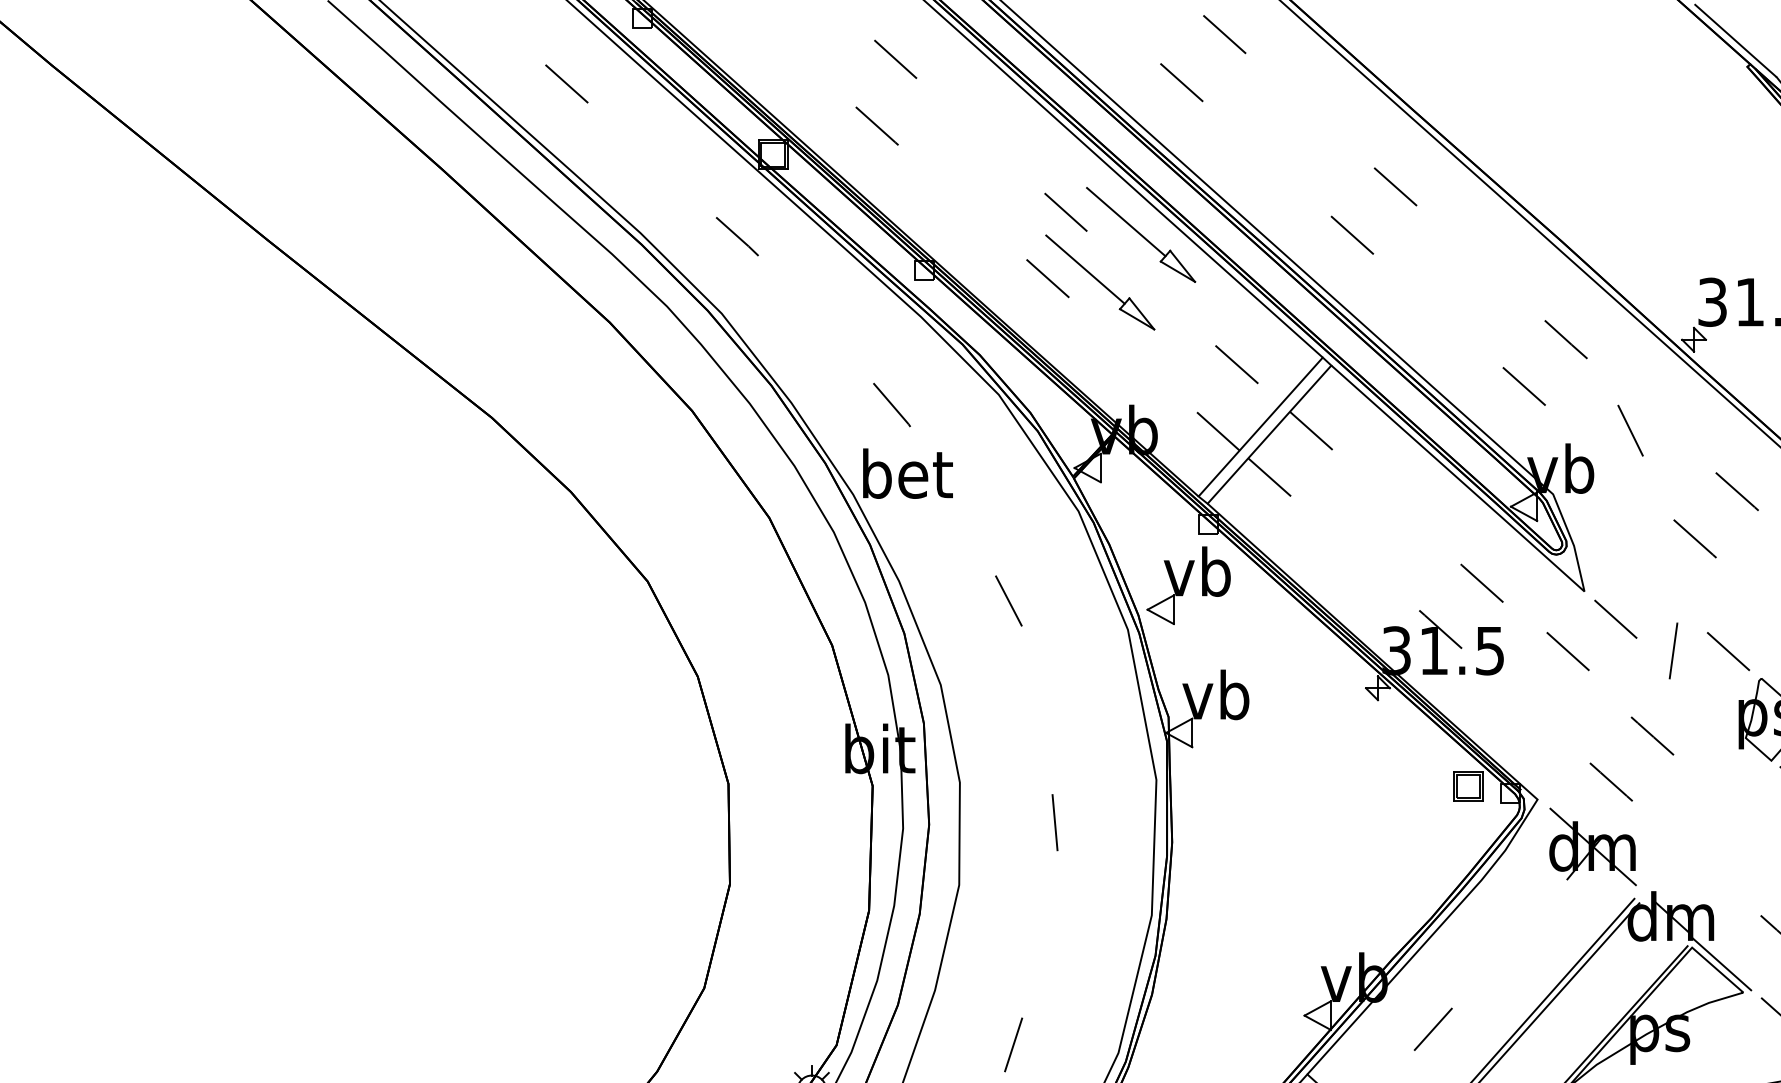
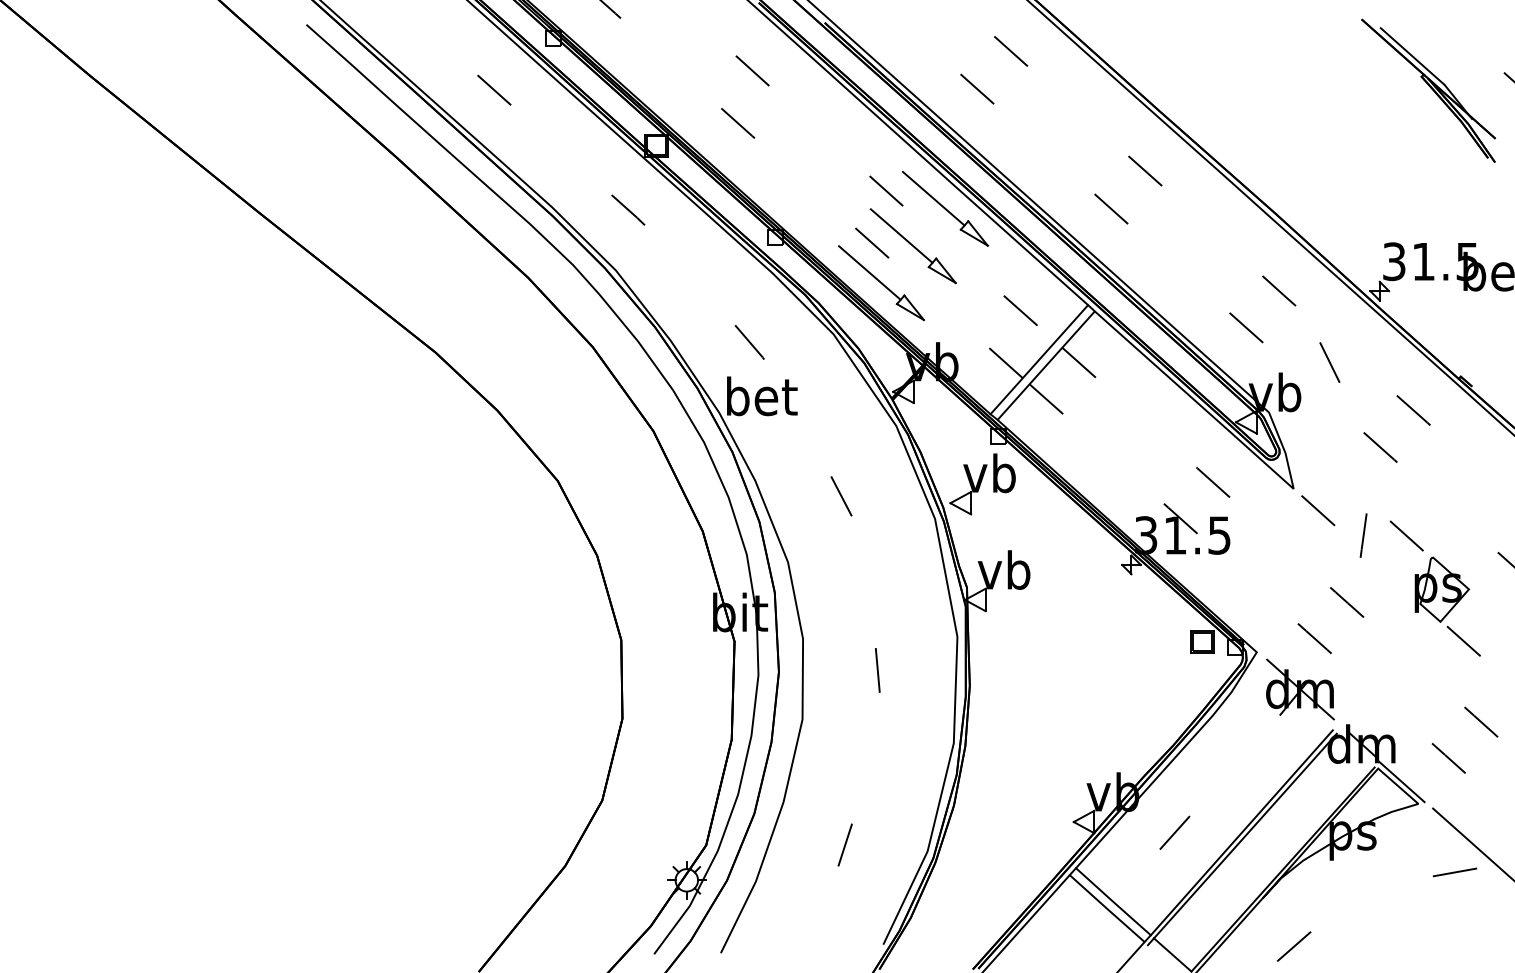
part: (1059, 330) -> (881, 283), added
line: (1567, 650) -> (1280, 535), removed

